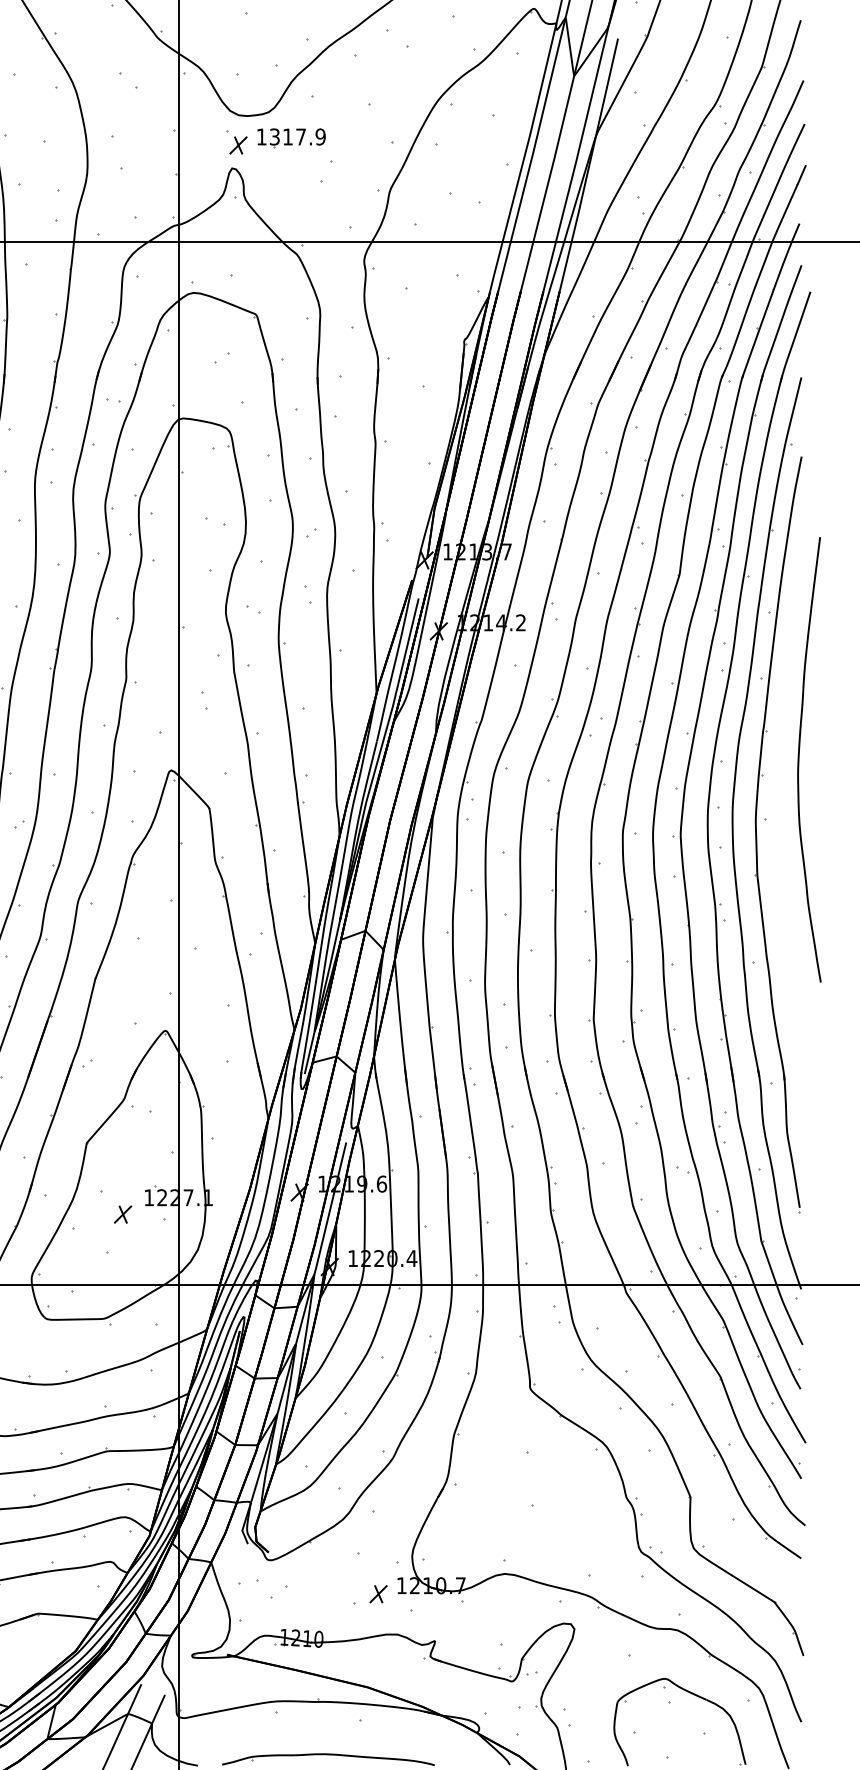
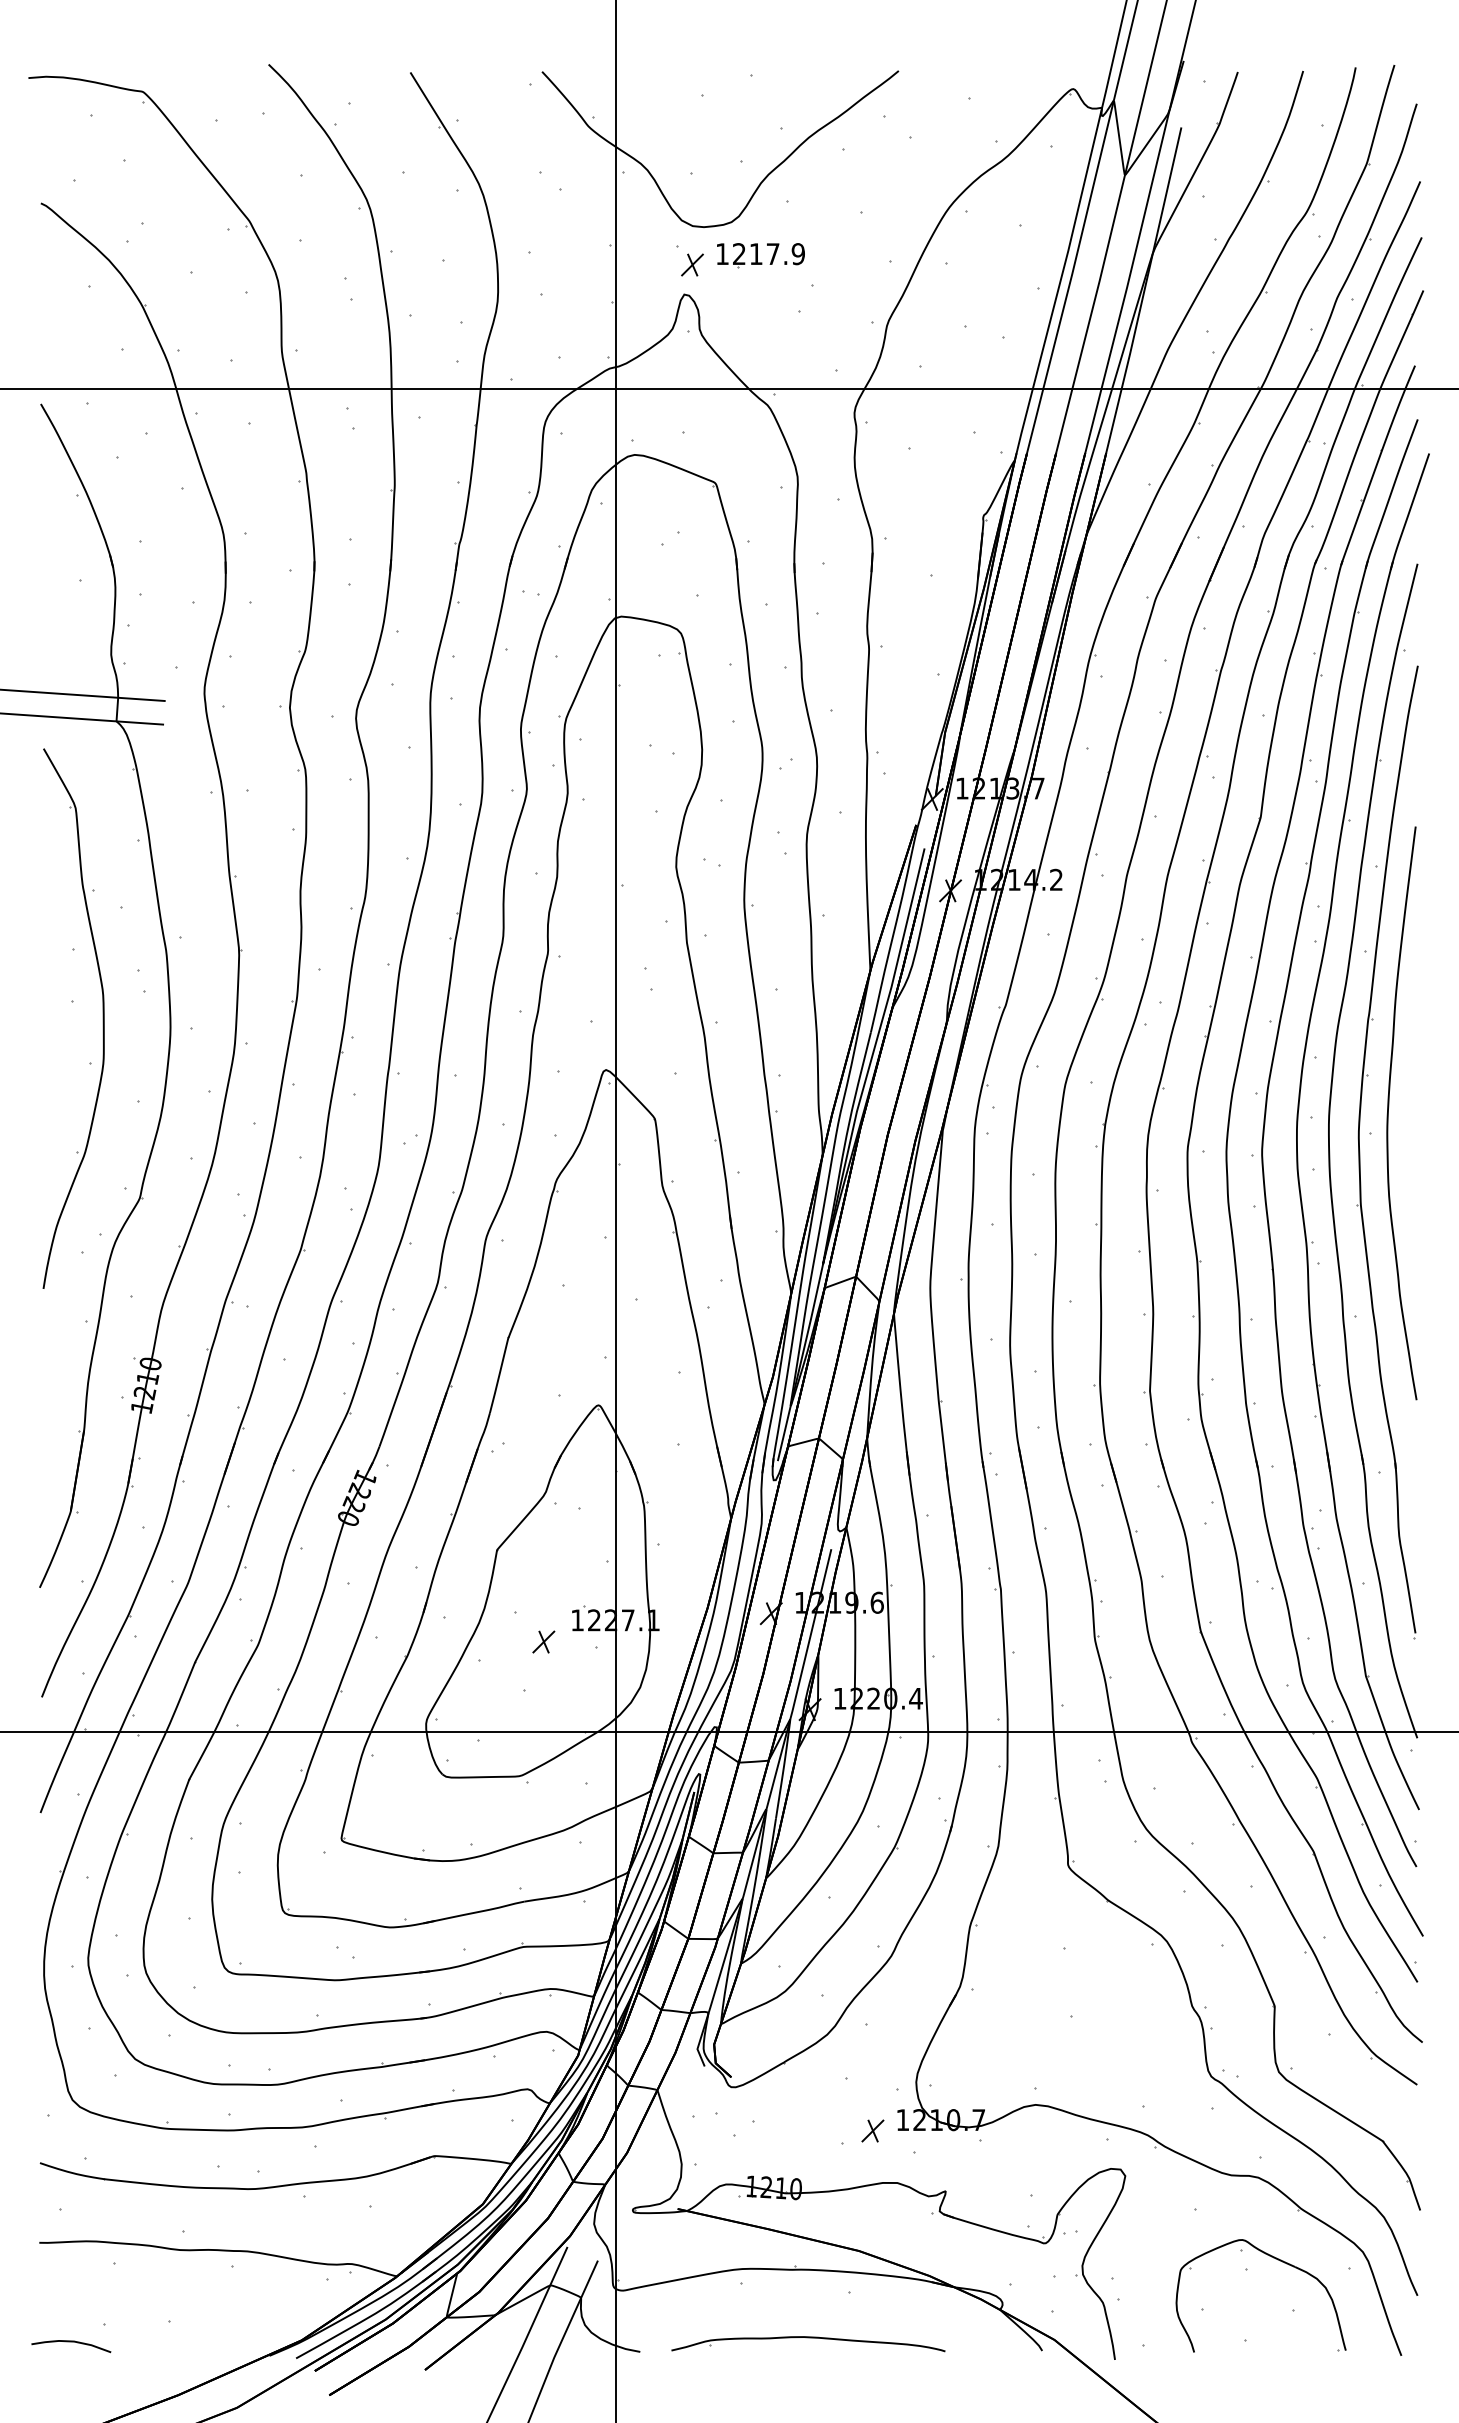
text: (274, 137) -> (739, 254), 1317.9 -> 1217.9
curve: (799, 759) -> (1388, 1113), moved

